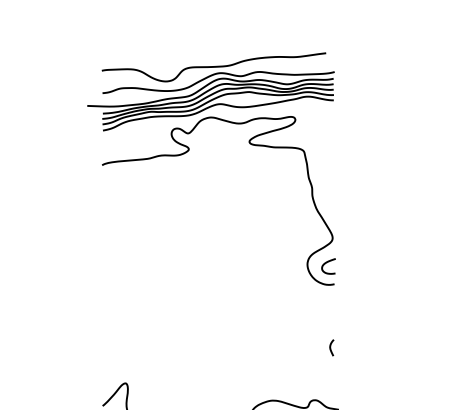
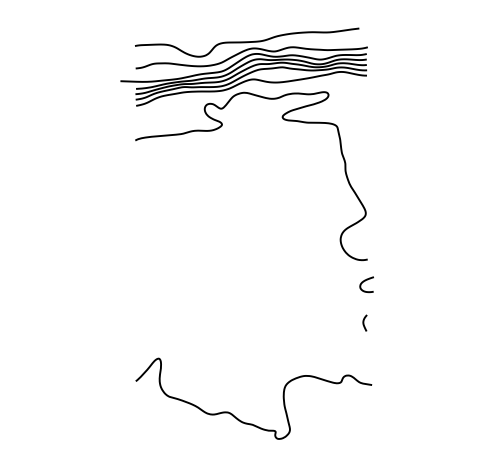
curve: (327, 263) -> (365, 281), moved

